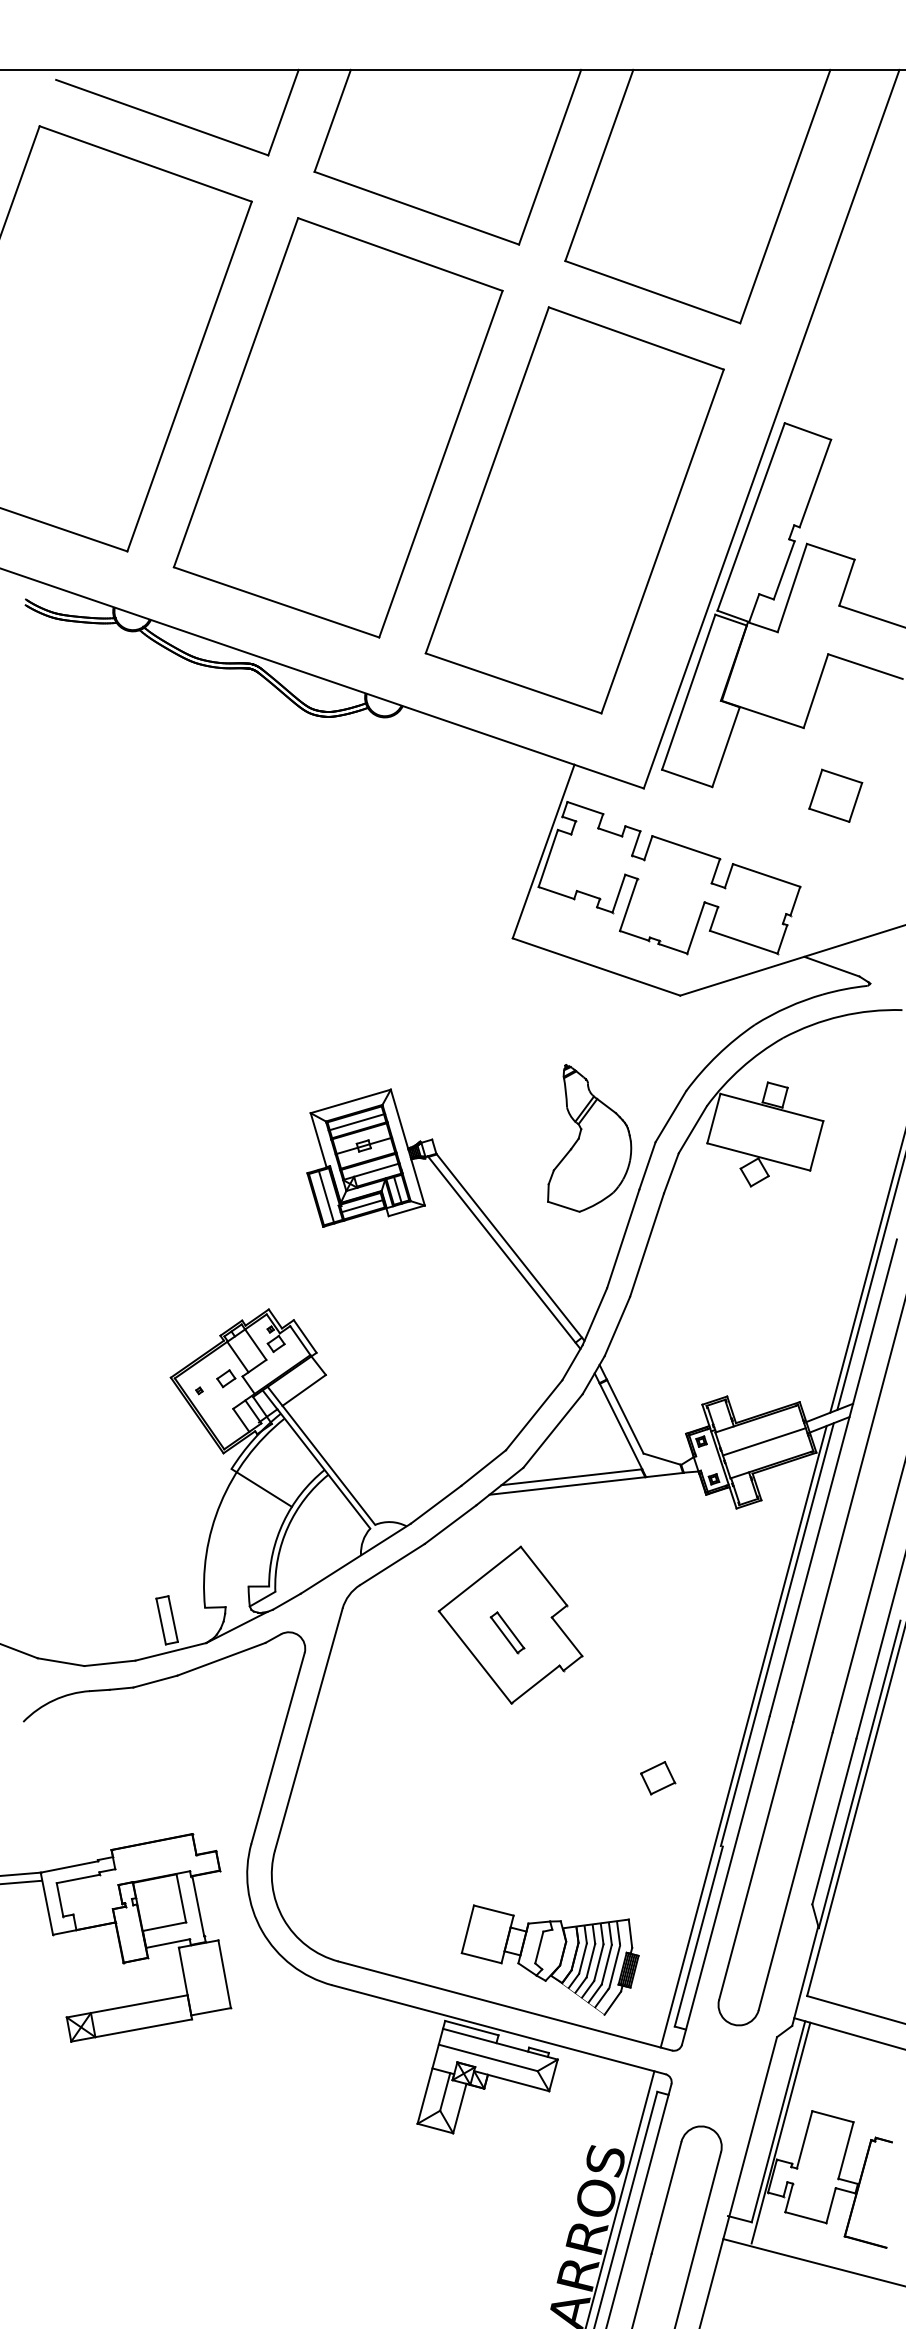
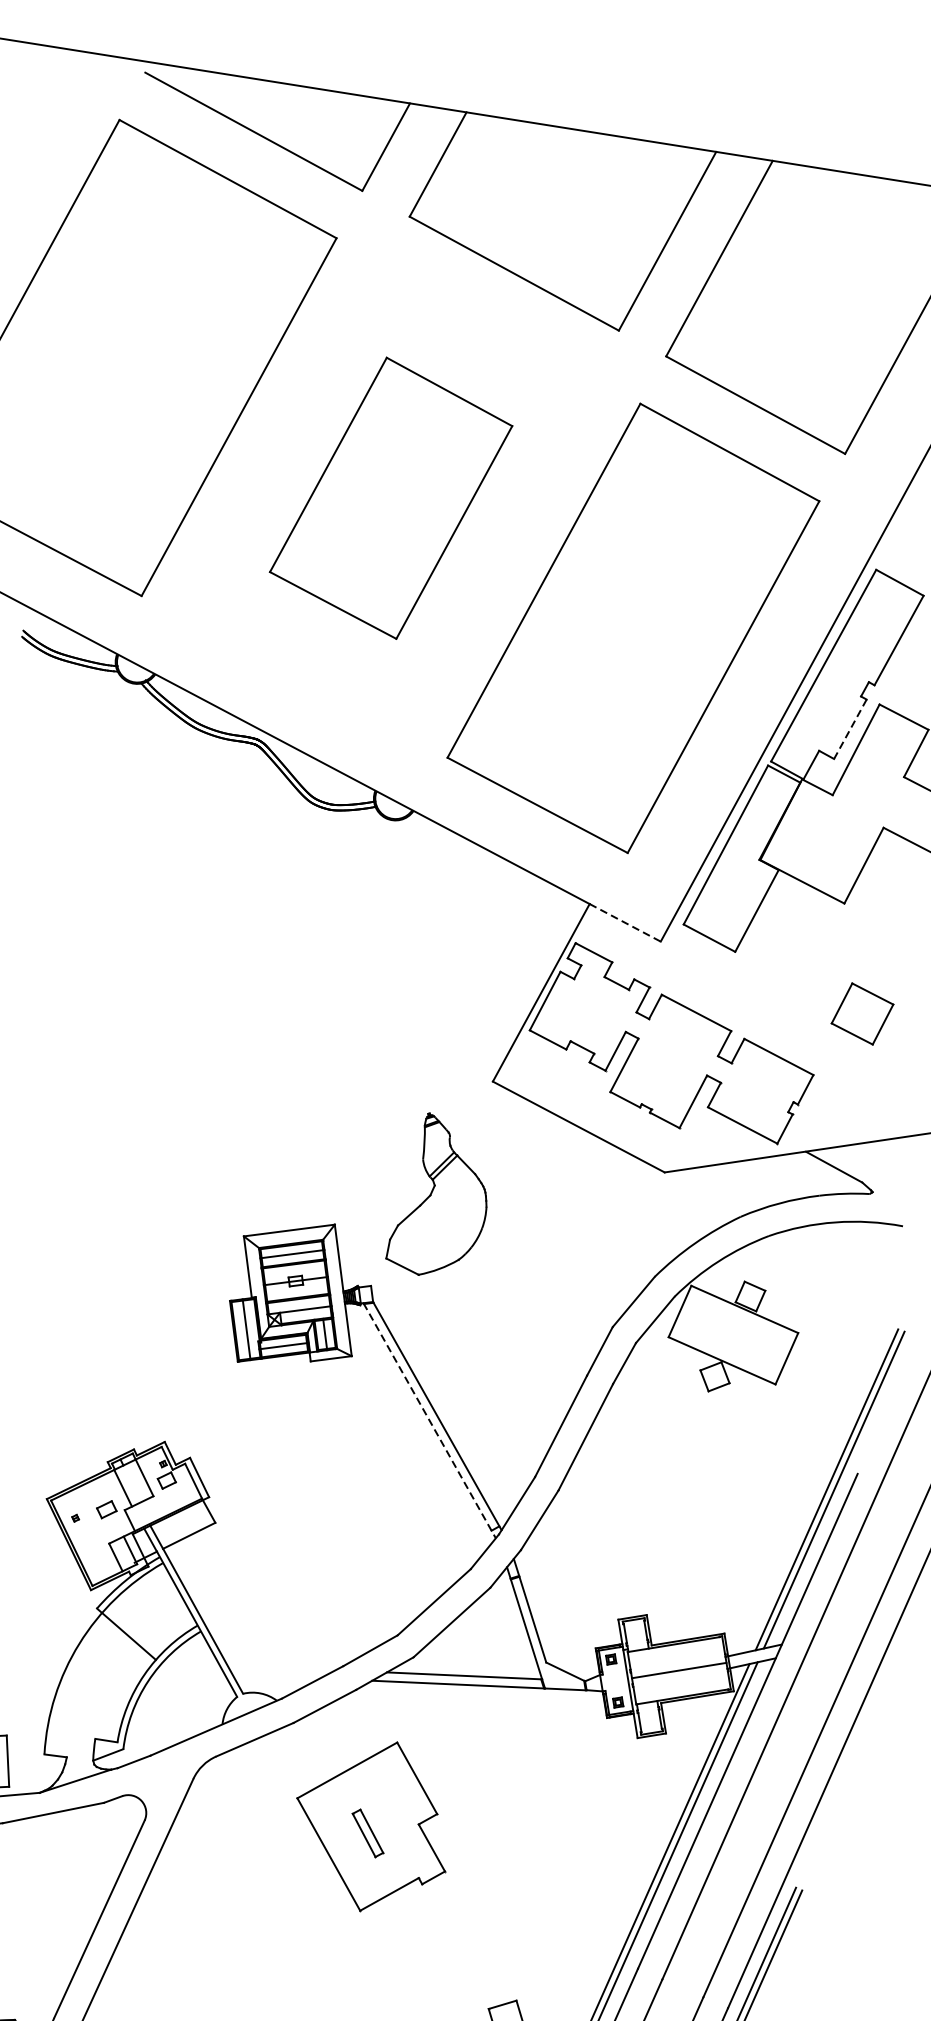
part: (337, 427) -> (390, 497), size x0.6
line: (784, 570) -> (850, 729), solid -> dashed
line: (609, 776) -> (625, 922), solid -> dashed
part: (835, 795) -> (862, 1013), moved
part: (589, 1138) -> (442, 1197), moved
line: (504, 1252) -> (430, 1420), solid -> dashed

